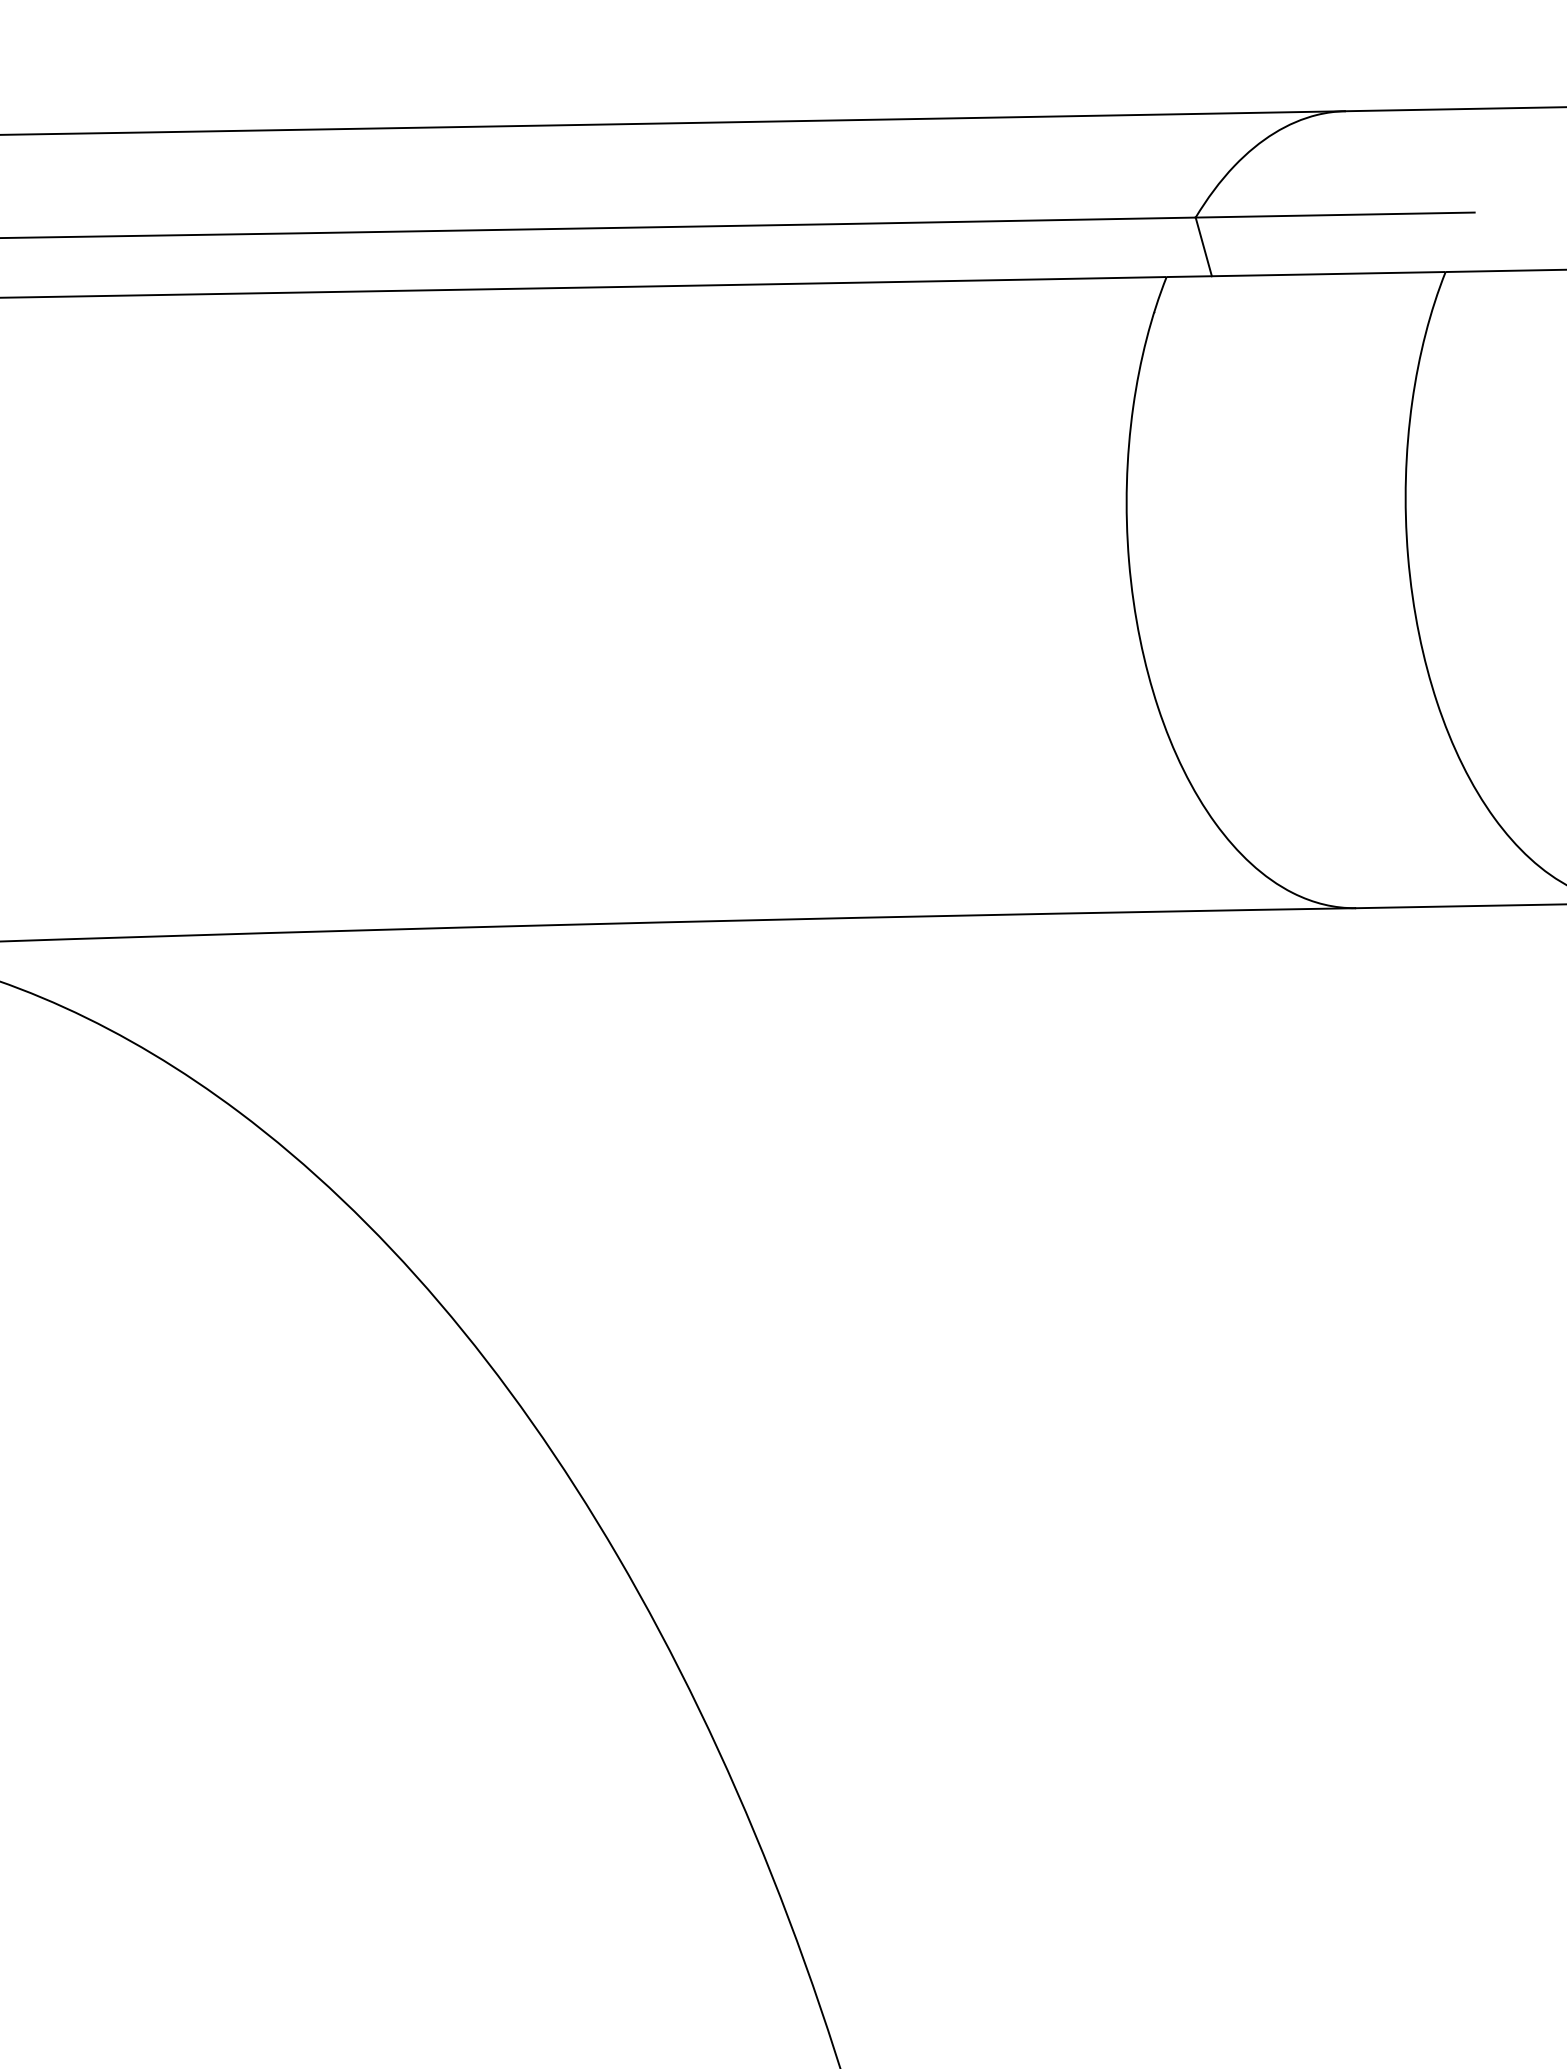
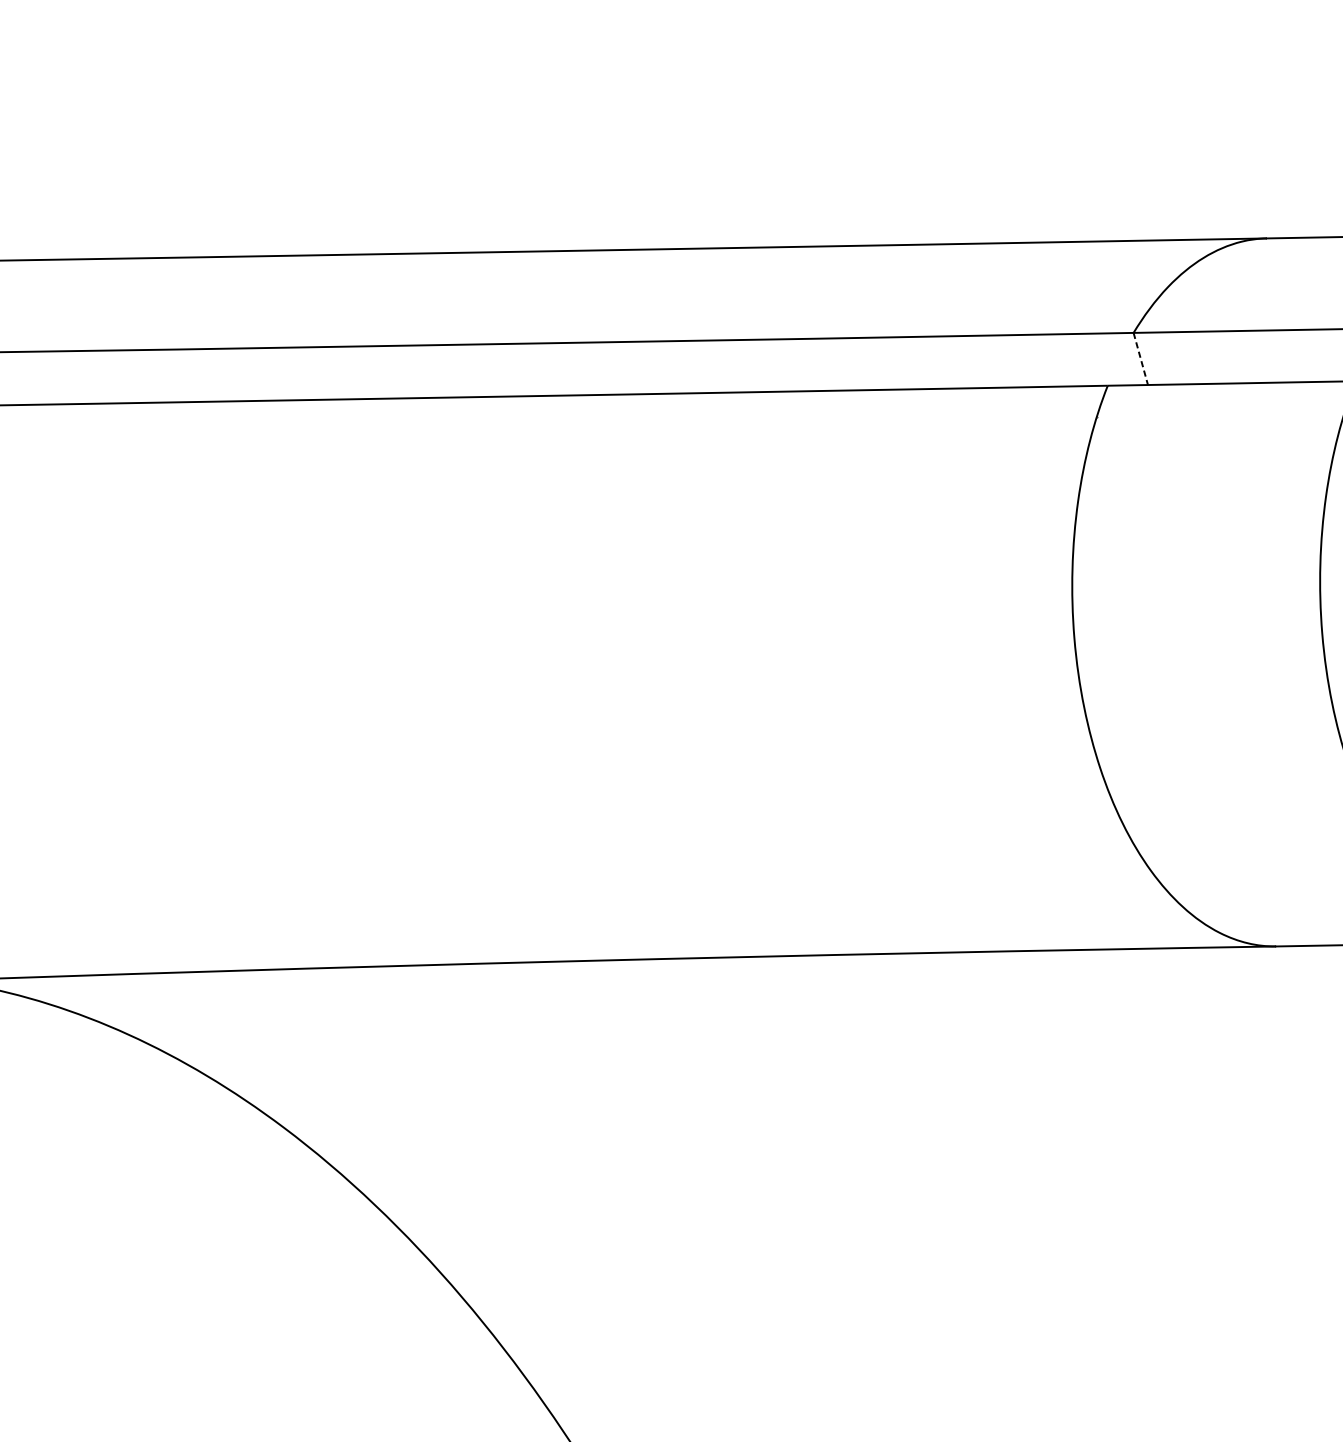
line: (1203, 247) -> (1140, 359), solid -> dashed

